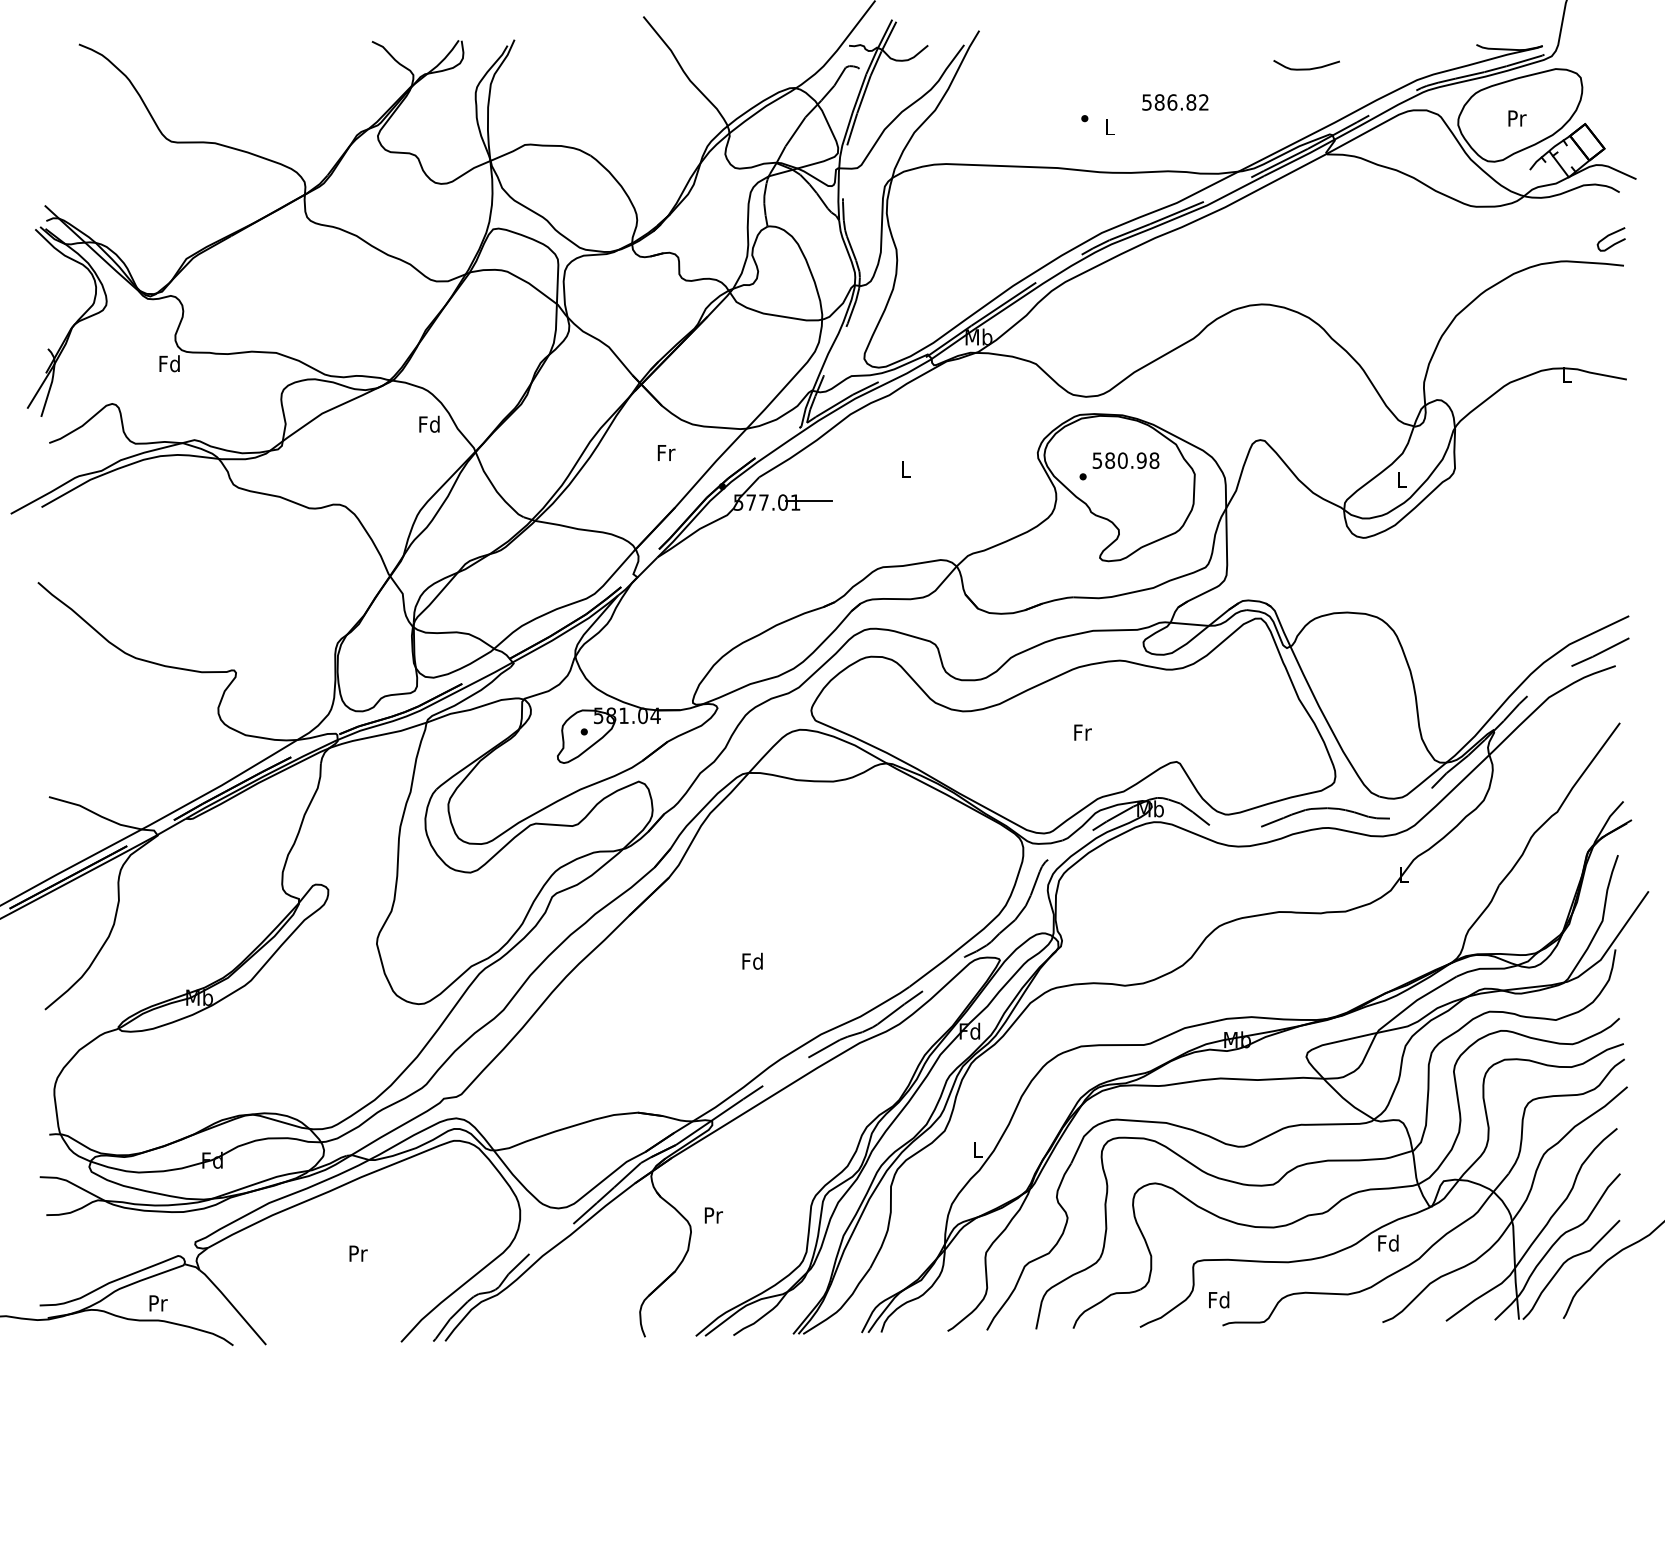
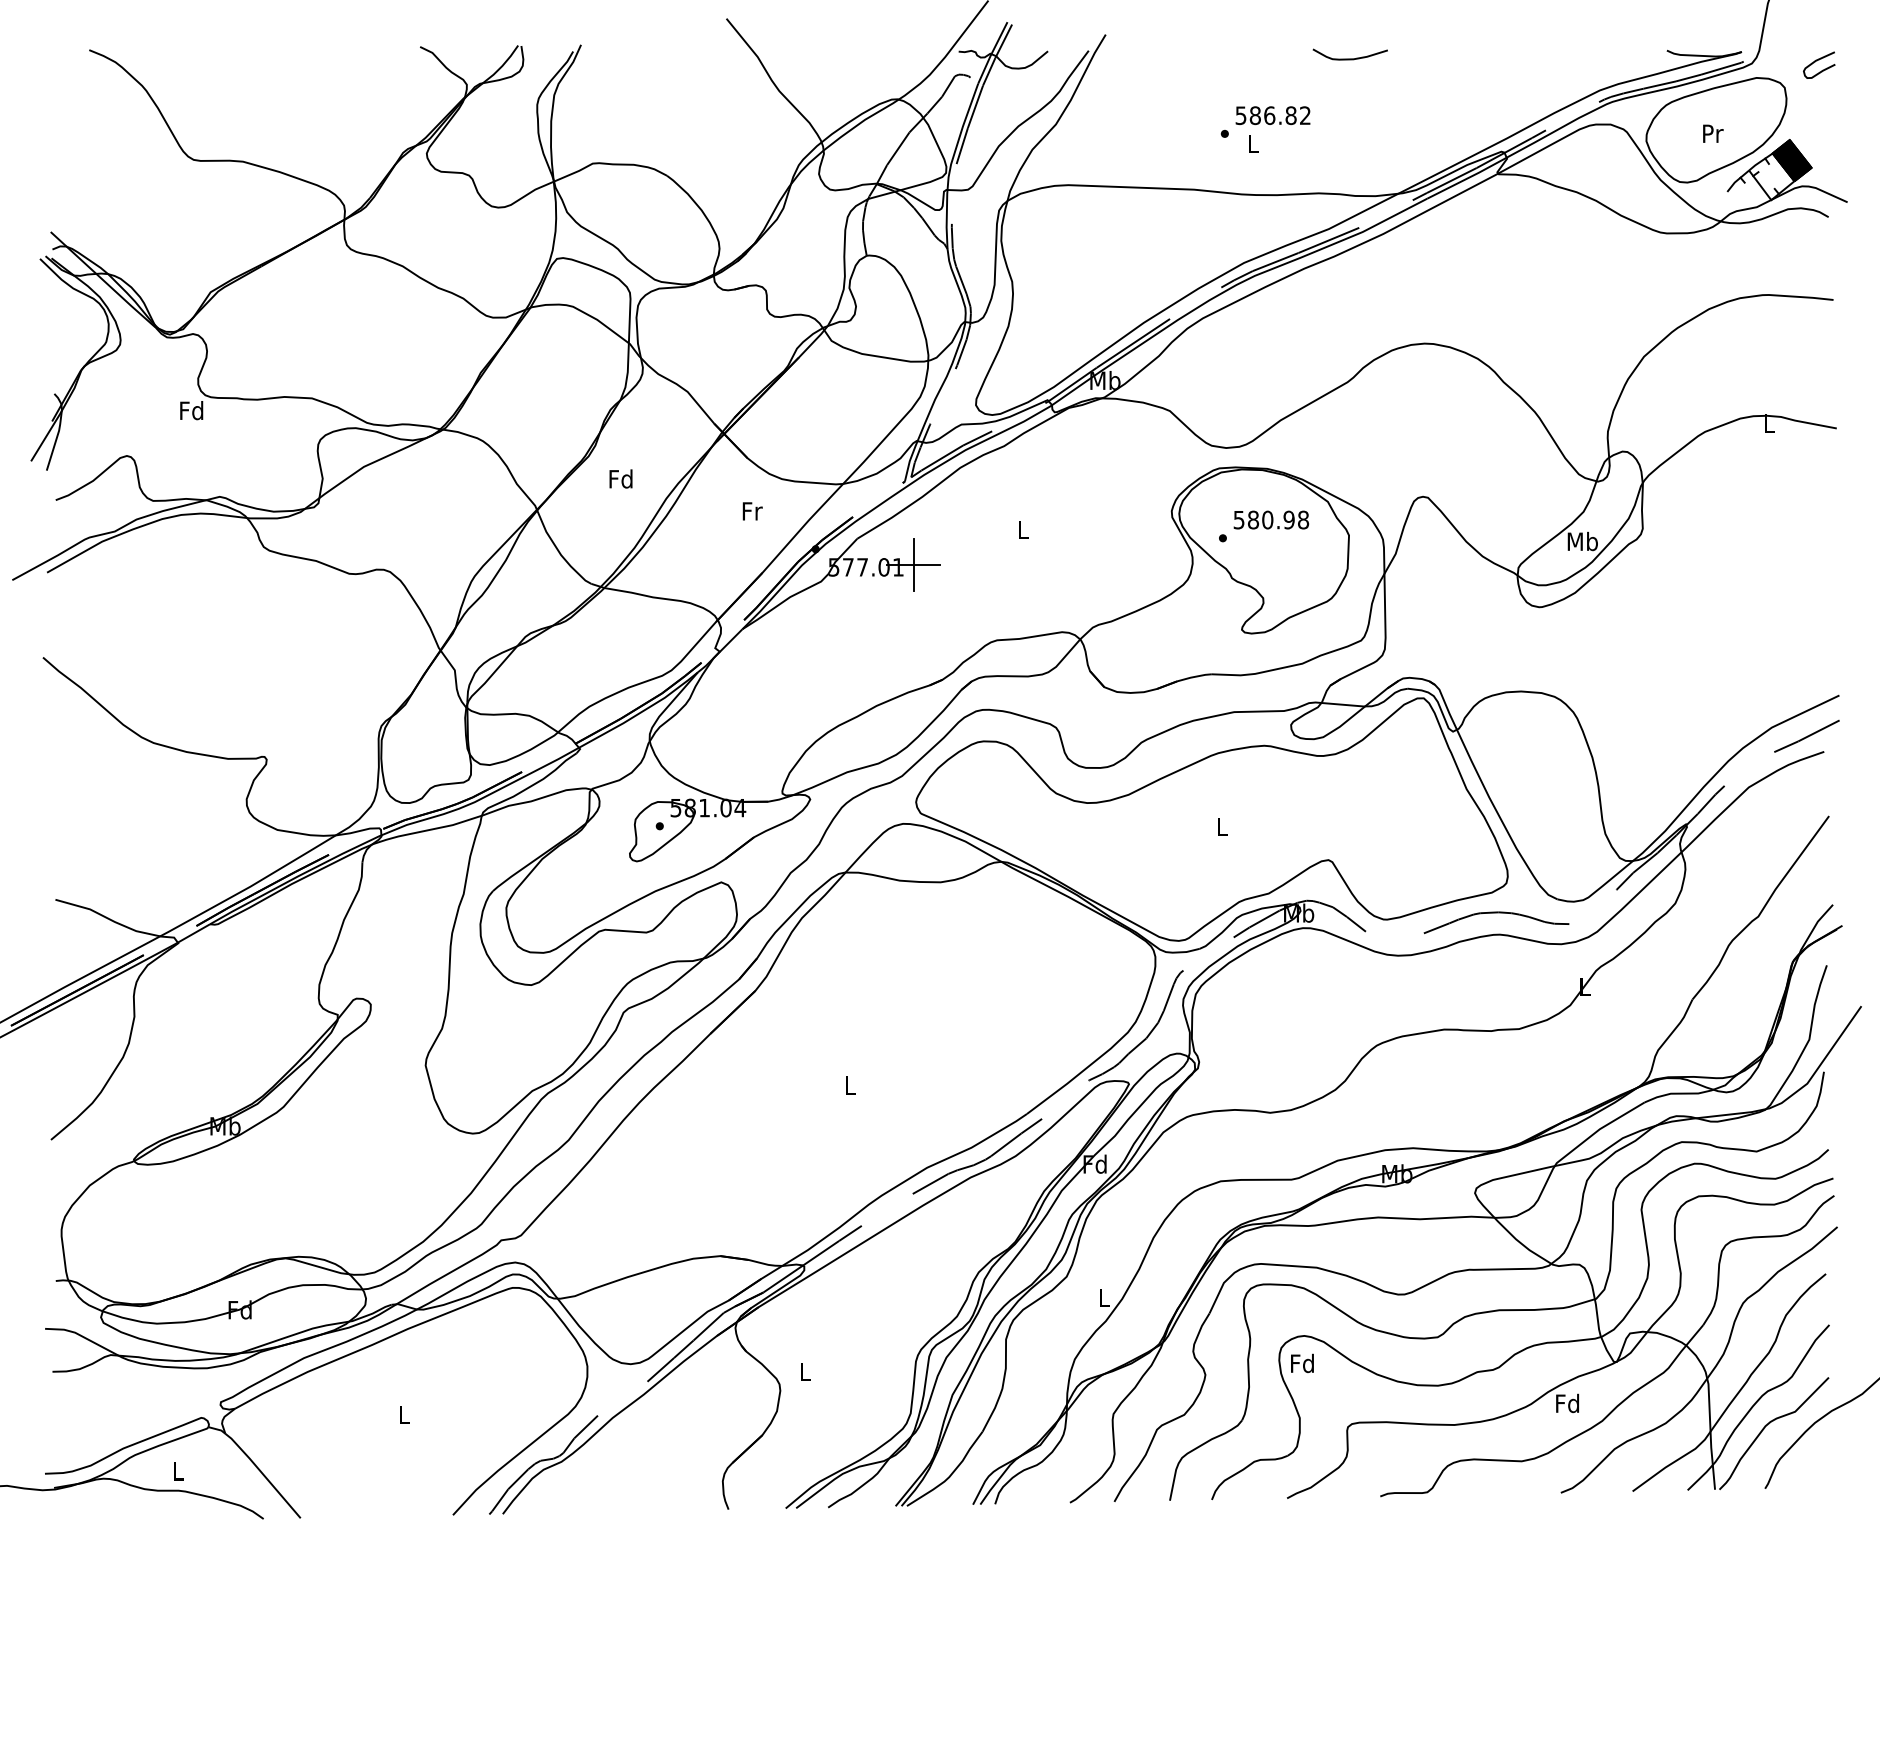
curve: (1305, 68) -> (1349, 58), moved
text: (1174, 102) -> (1272, 115), moved
fill: (1586, 142) -> (1791, 160), added
curve: (1609, 236) -> (1817, 61), moved
text: (429, 423) -> (620, 478), moved
text: (1401, 479) -> (1582, 541), L -> Mb
line: (809, 500) -> (913, 565), added
text: (1082, 733) -> (1222, 827), Fr -> L
text: (752, 960) -> (849, 1084), Fd -> L
text: (714, 1215) -> (806, 1372), Pr -> L
text: (358, 1253) -> (404, 1415), Pr -> L
text: (1219, 1299) -> (1302, 1362), moved
text: (158, 1303) -> (179, 1471), Pr -> L

